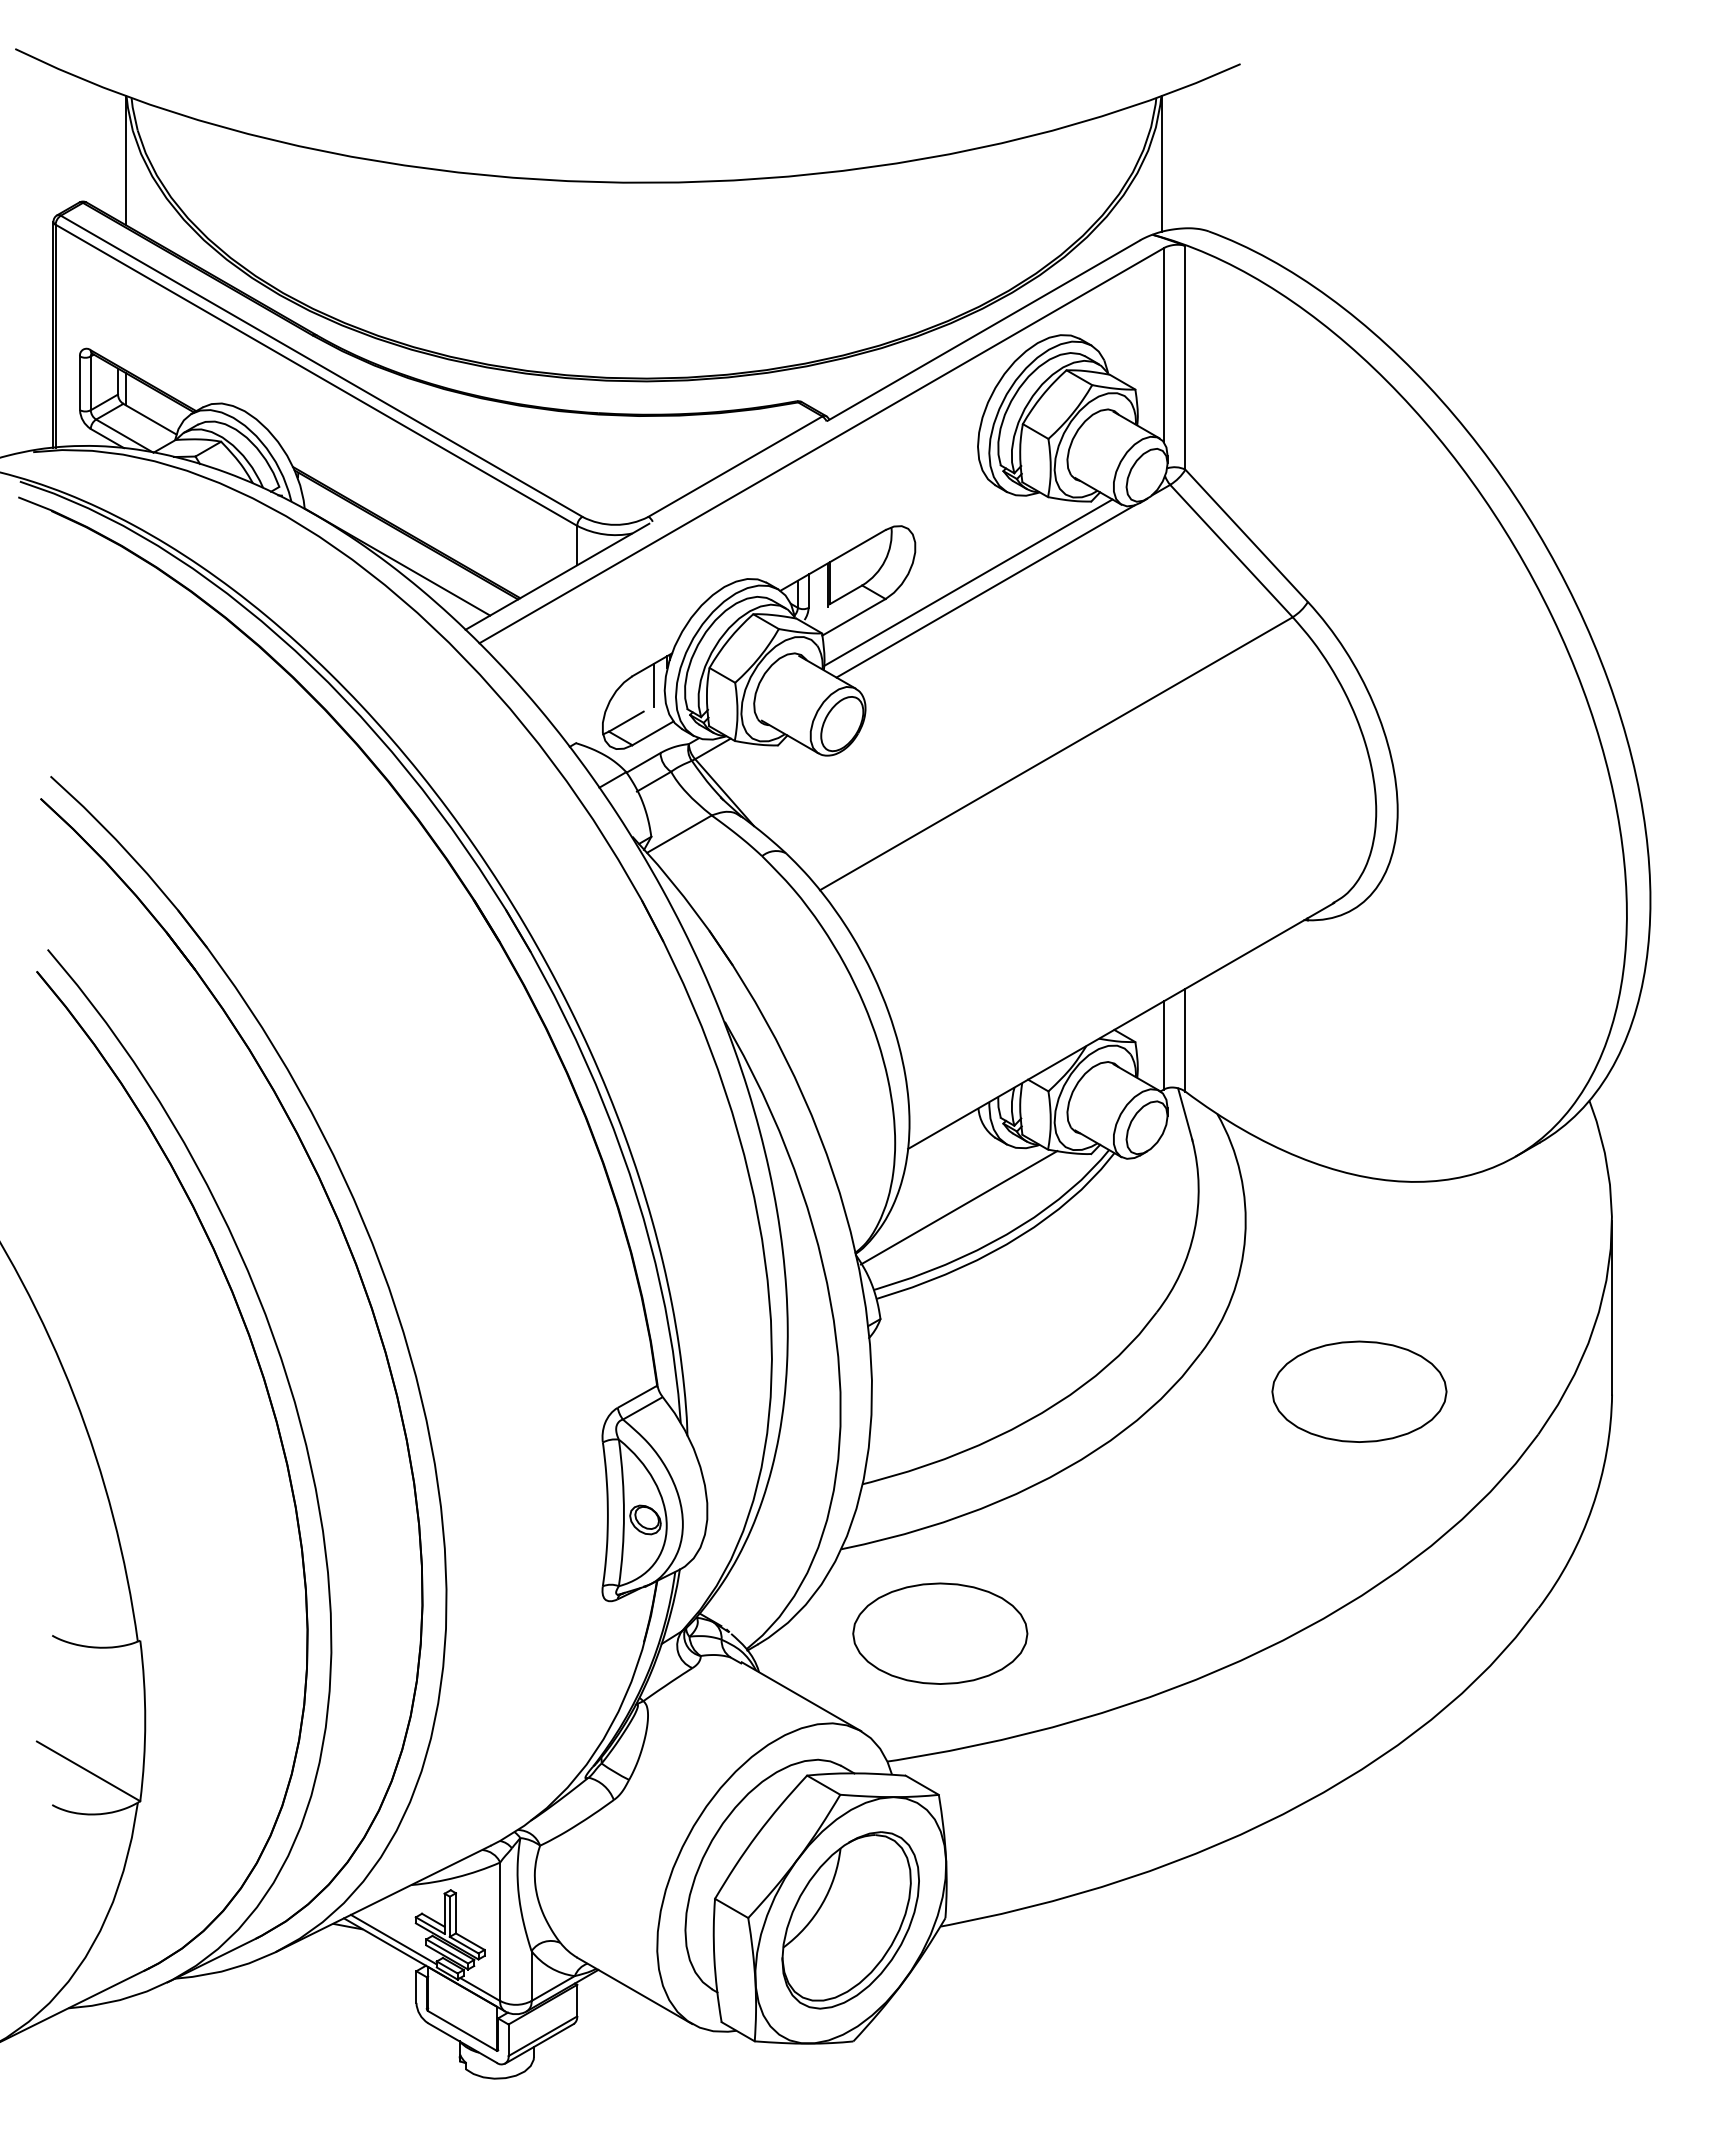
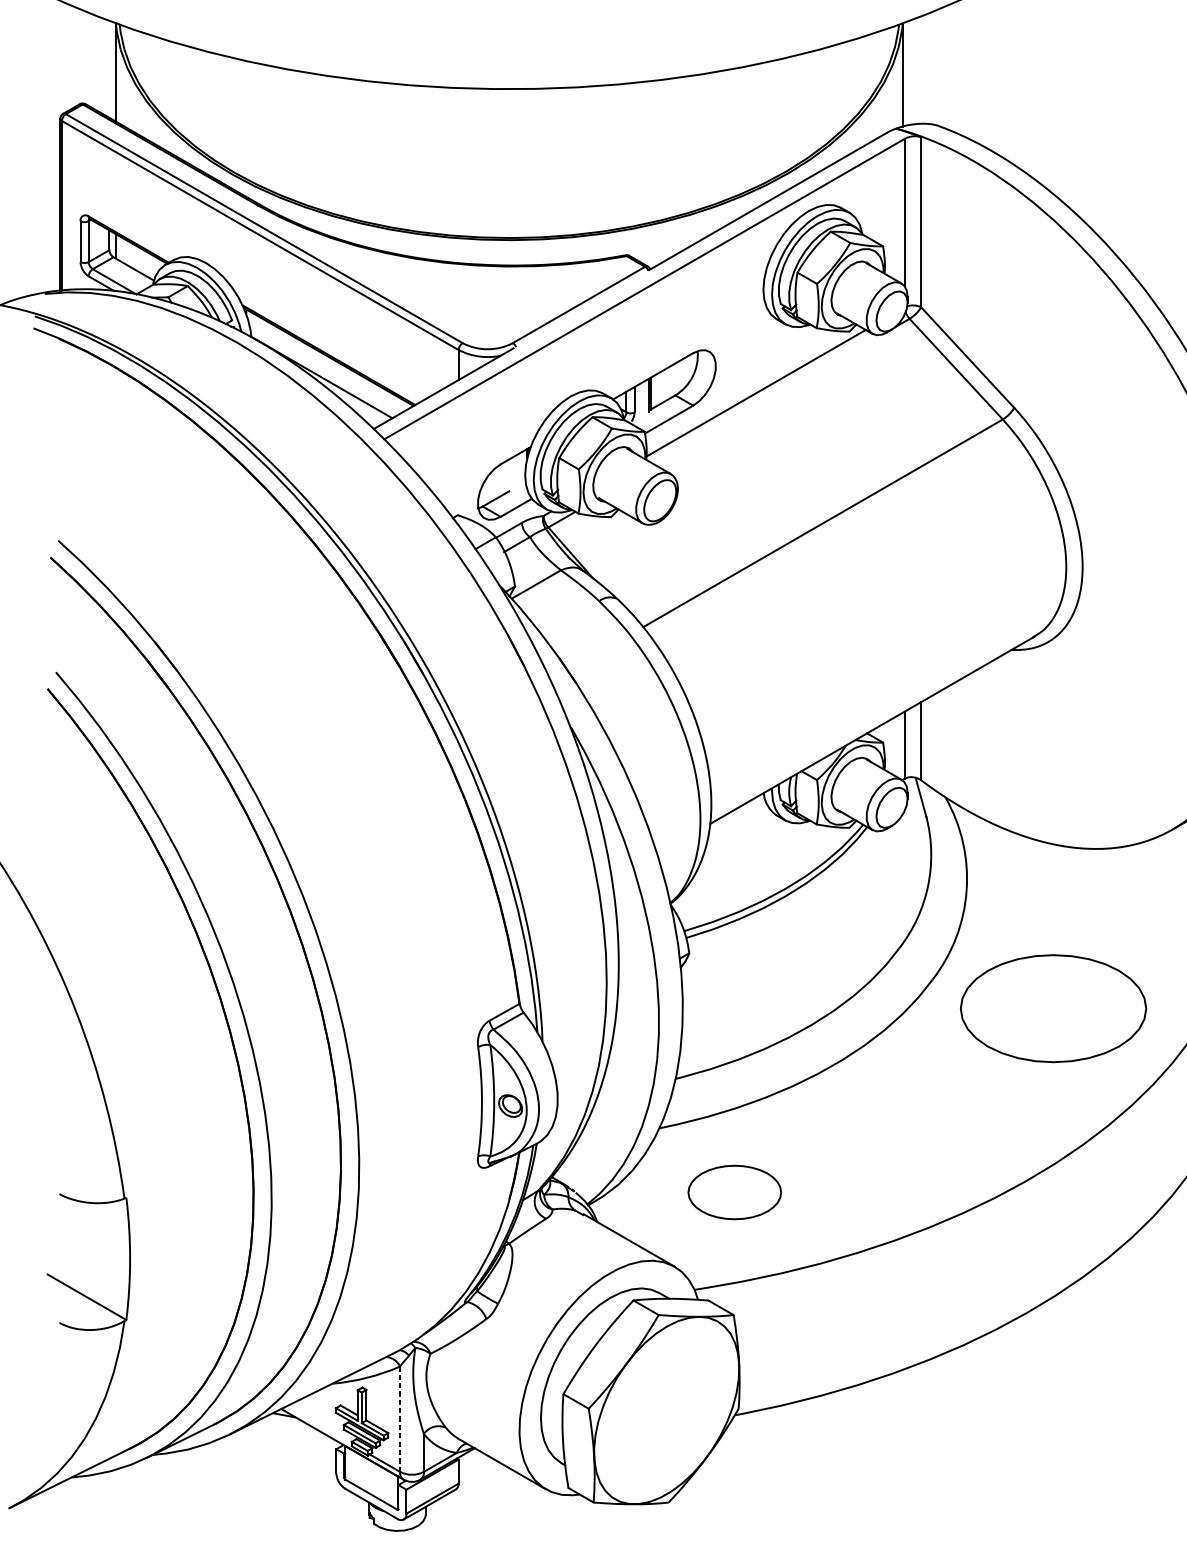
line: (985, 591) -> (769, 399), removed
line: (653, 685) -> (516, 471), removed
line: (958, 1207) -> (748, 868), removed
part: (1359, 1391) -> (1053, 1008), size x1.4
part: (940, 1633) -> (734, 1192), size x0.7
part: (850, 1920) -> (666, 1410), removed
line: (500, 1931) -> (400, 1419), solid -> dashed
line: (393, 1939) -> (318, 1425), removed

